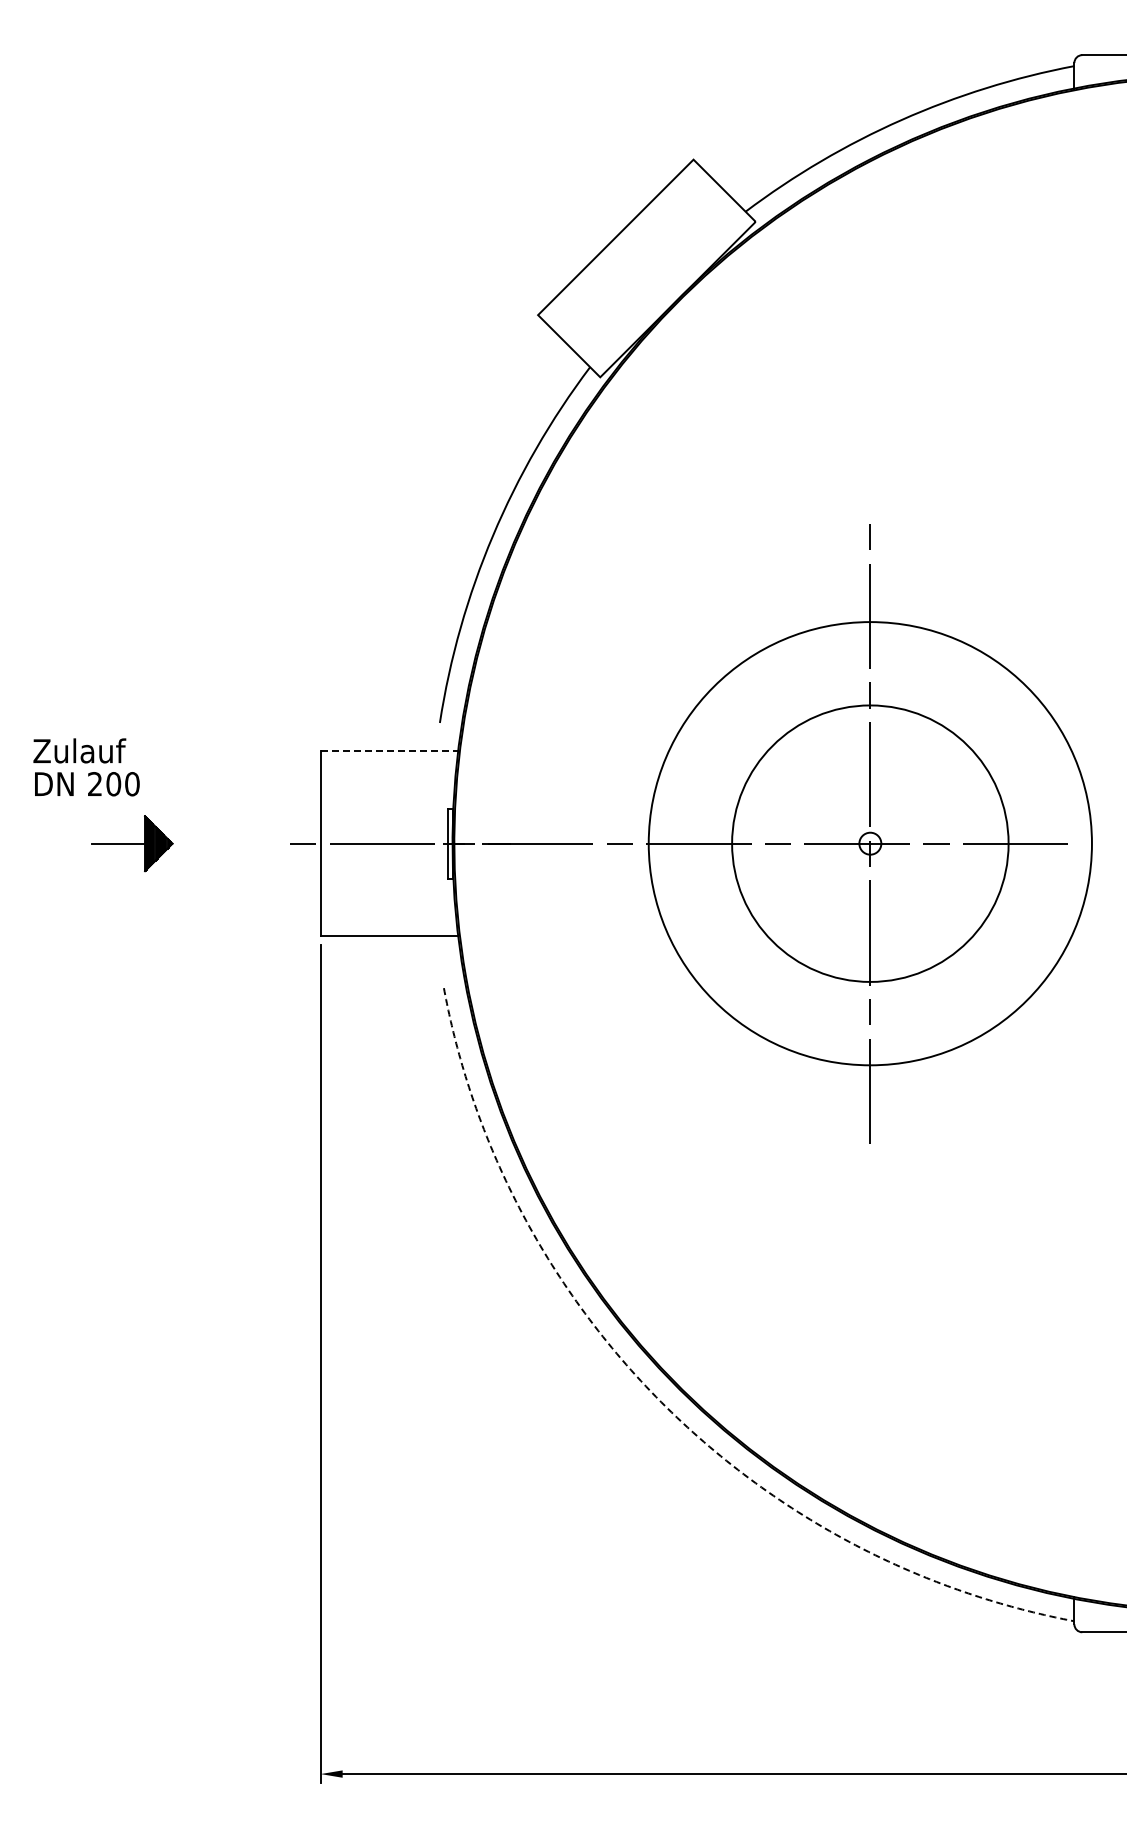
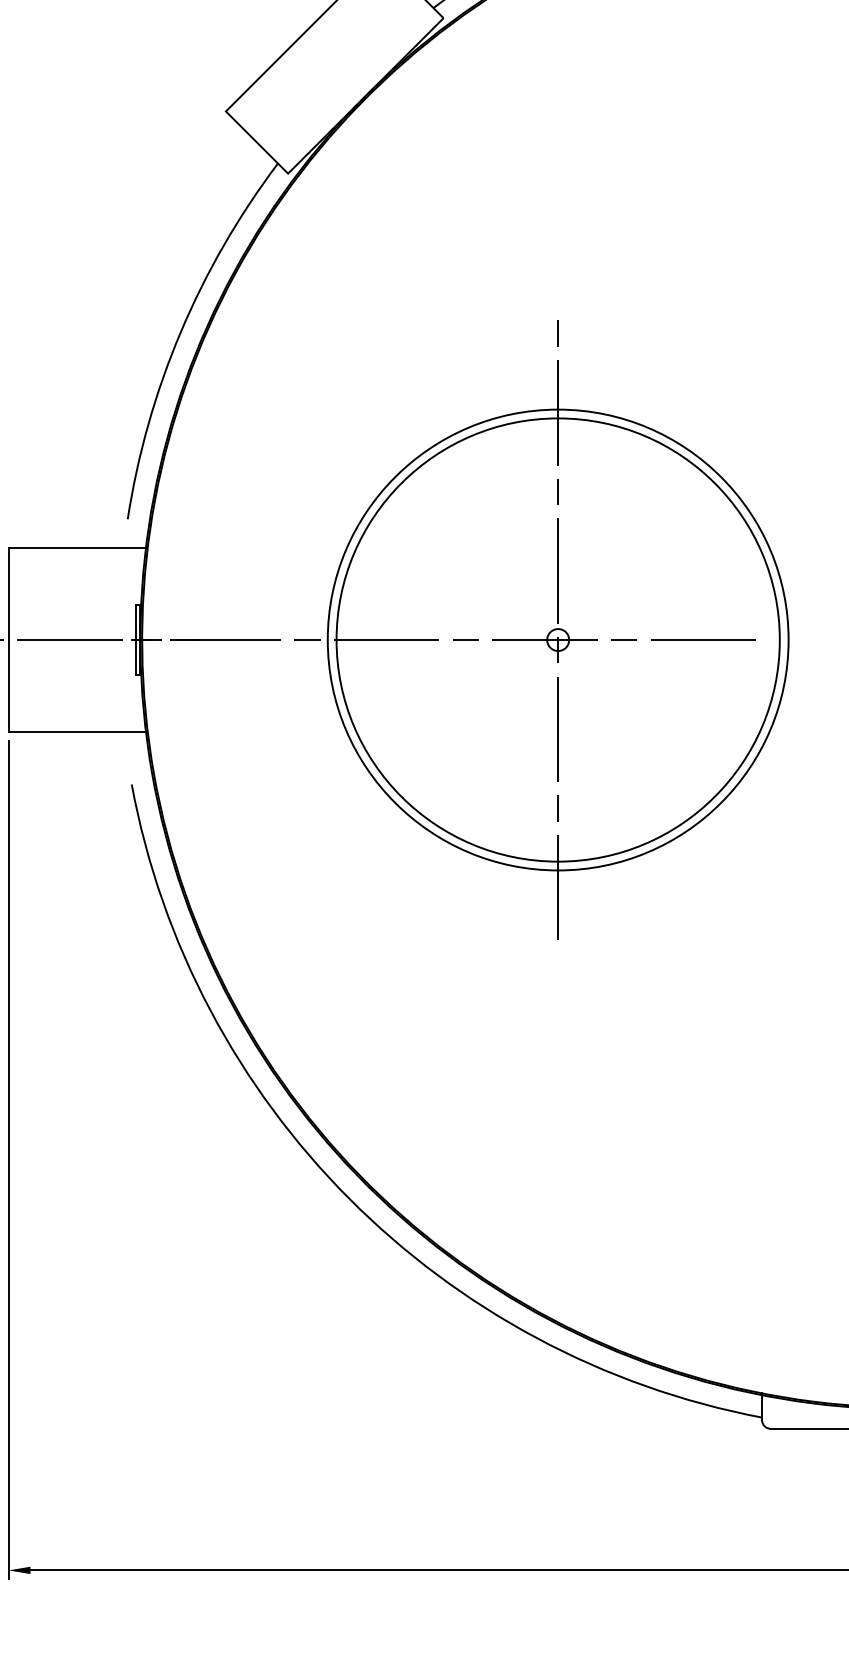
line: (389, 751) -> (77, 547), dashed -> solid
circle: (869, 843) -> (557, 639), size x1.67
arc: (661, 1402) -> (349, 1198), dashed -> solid

